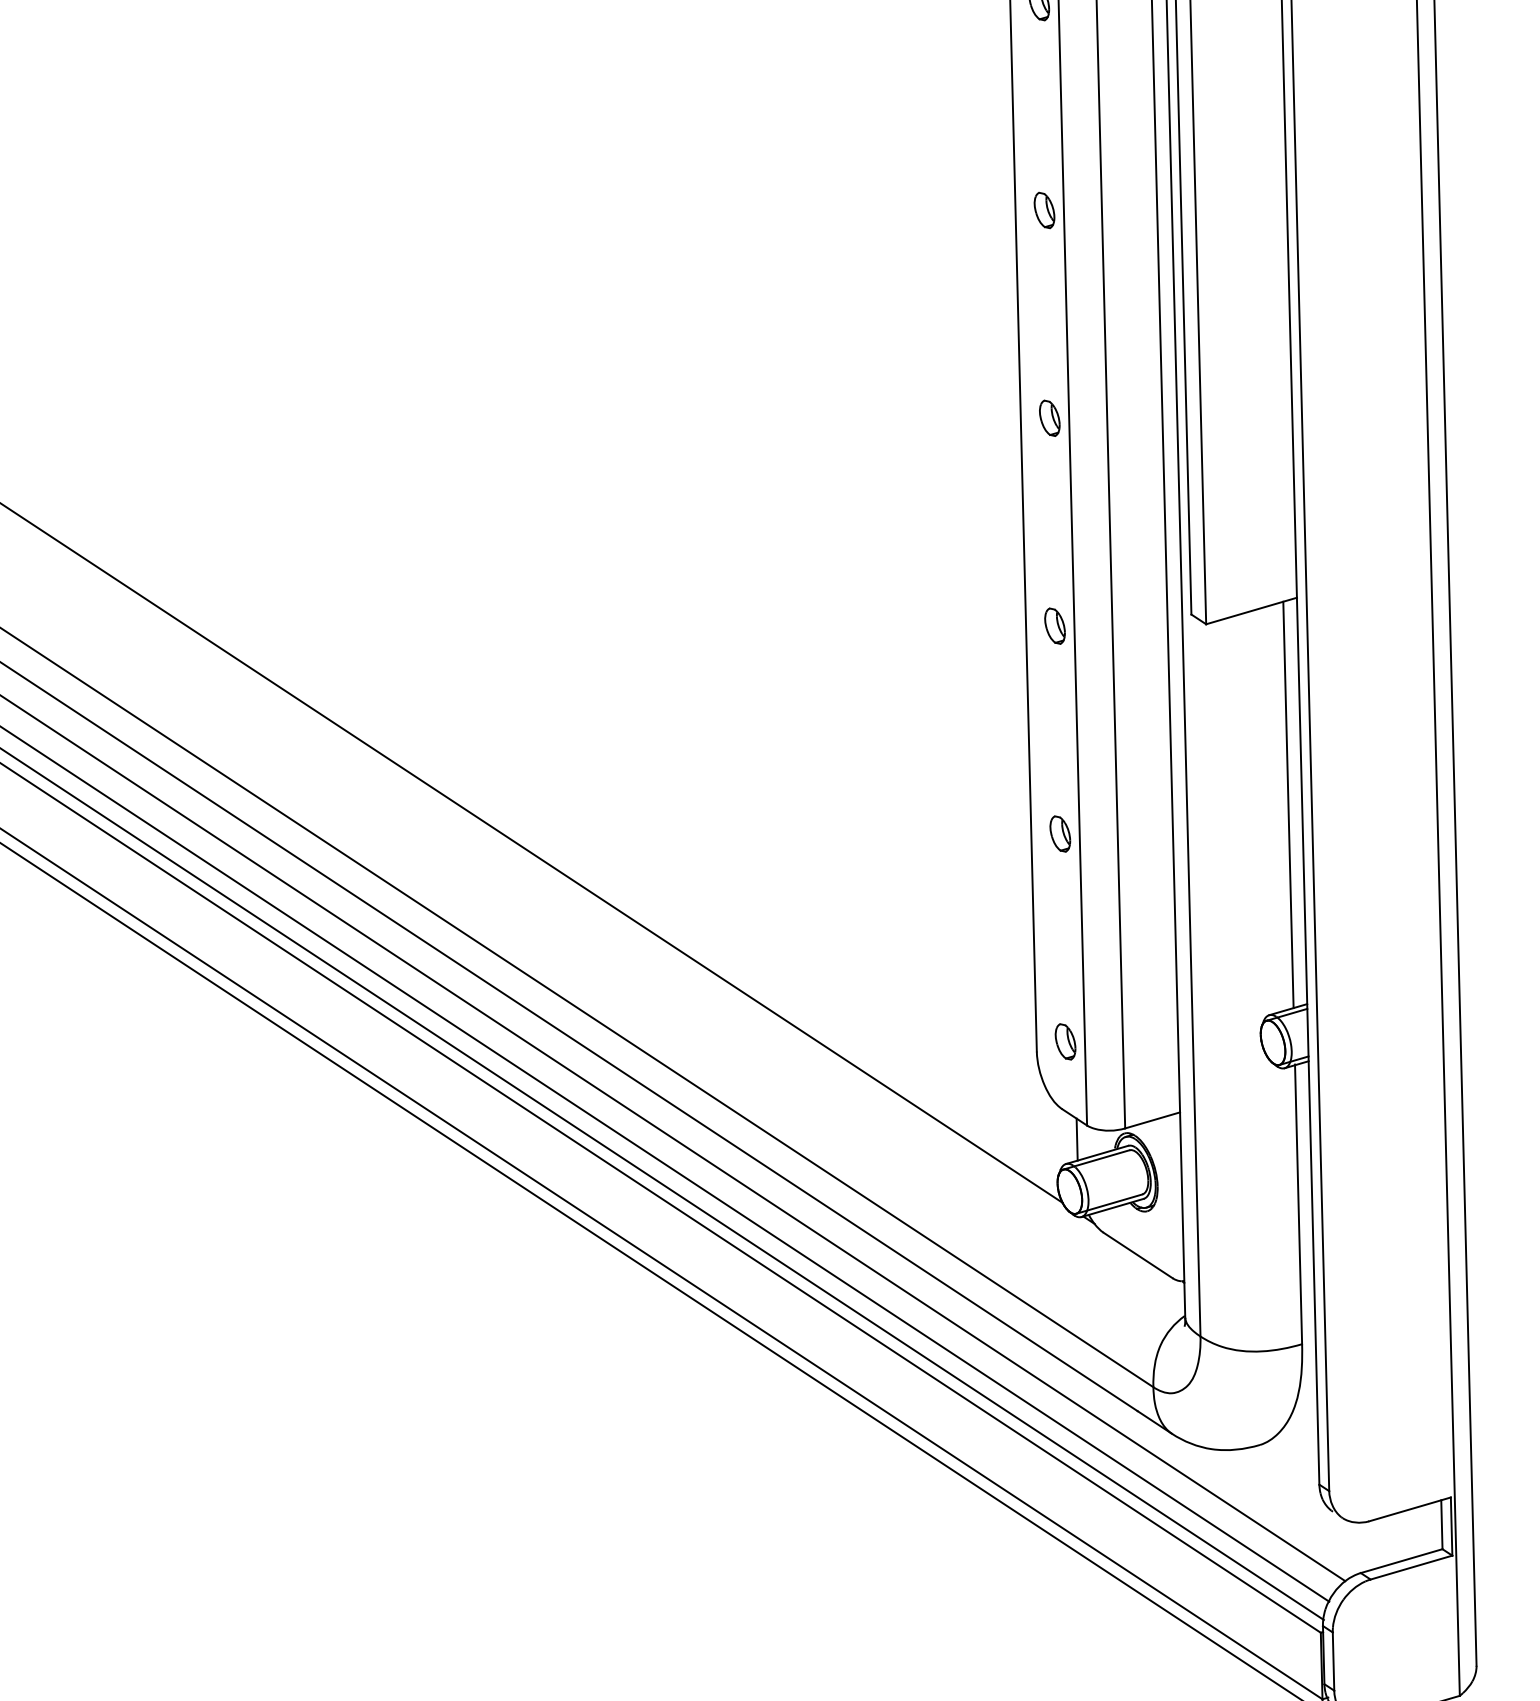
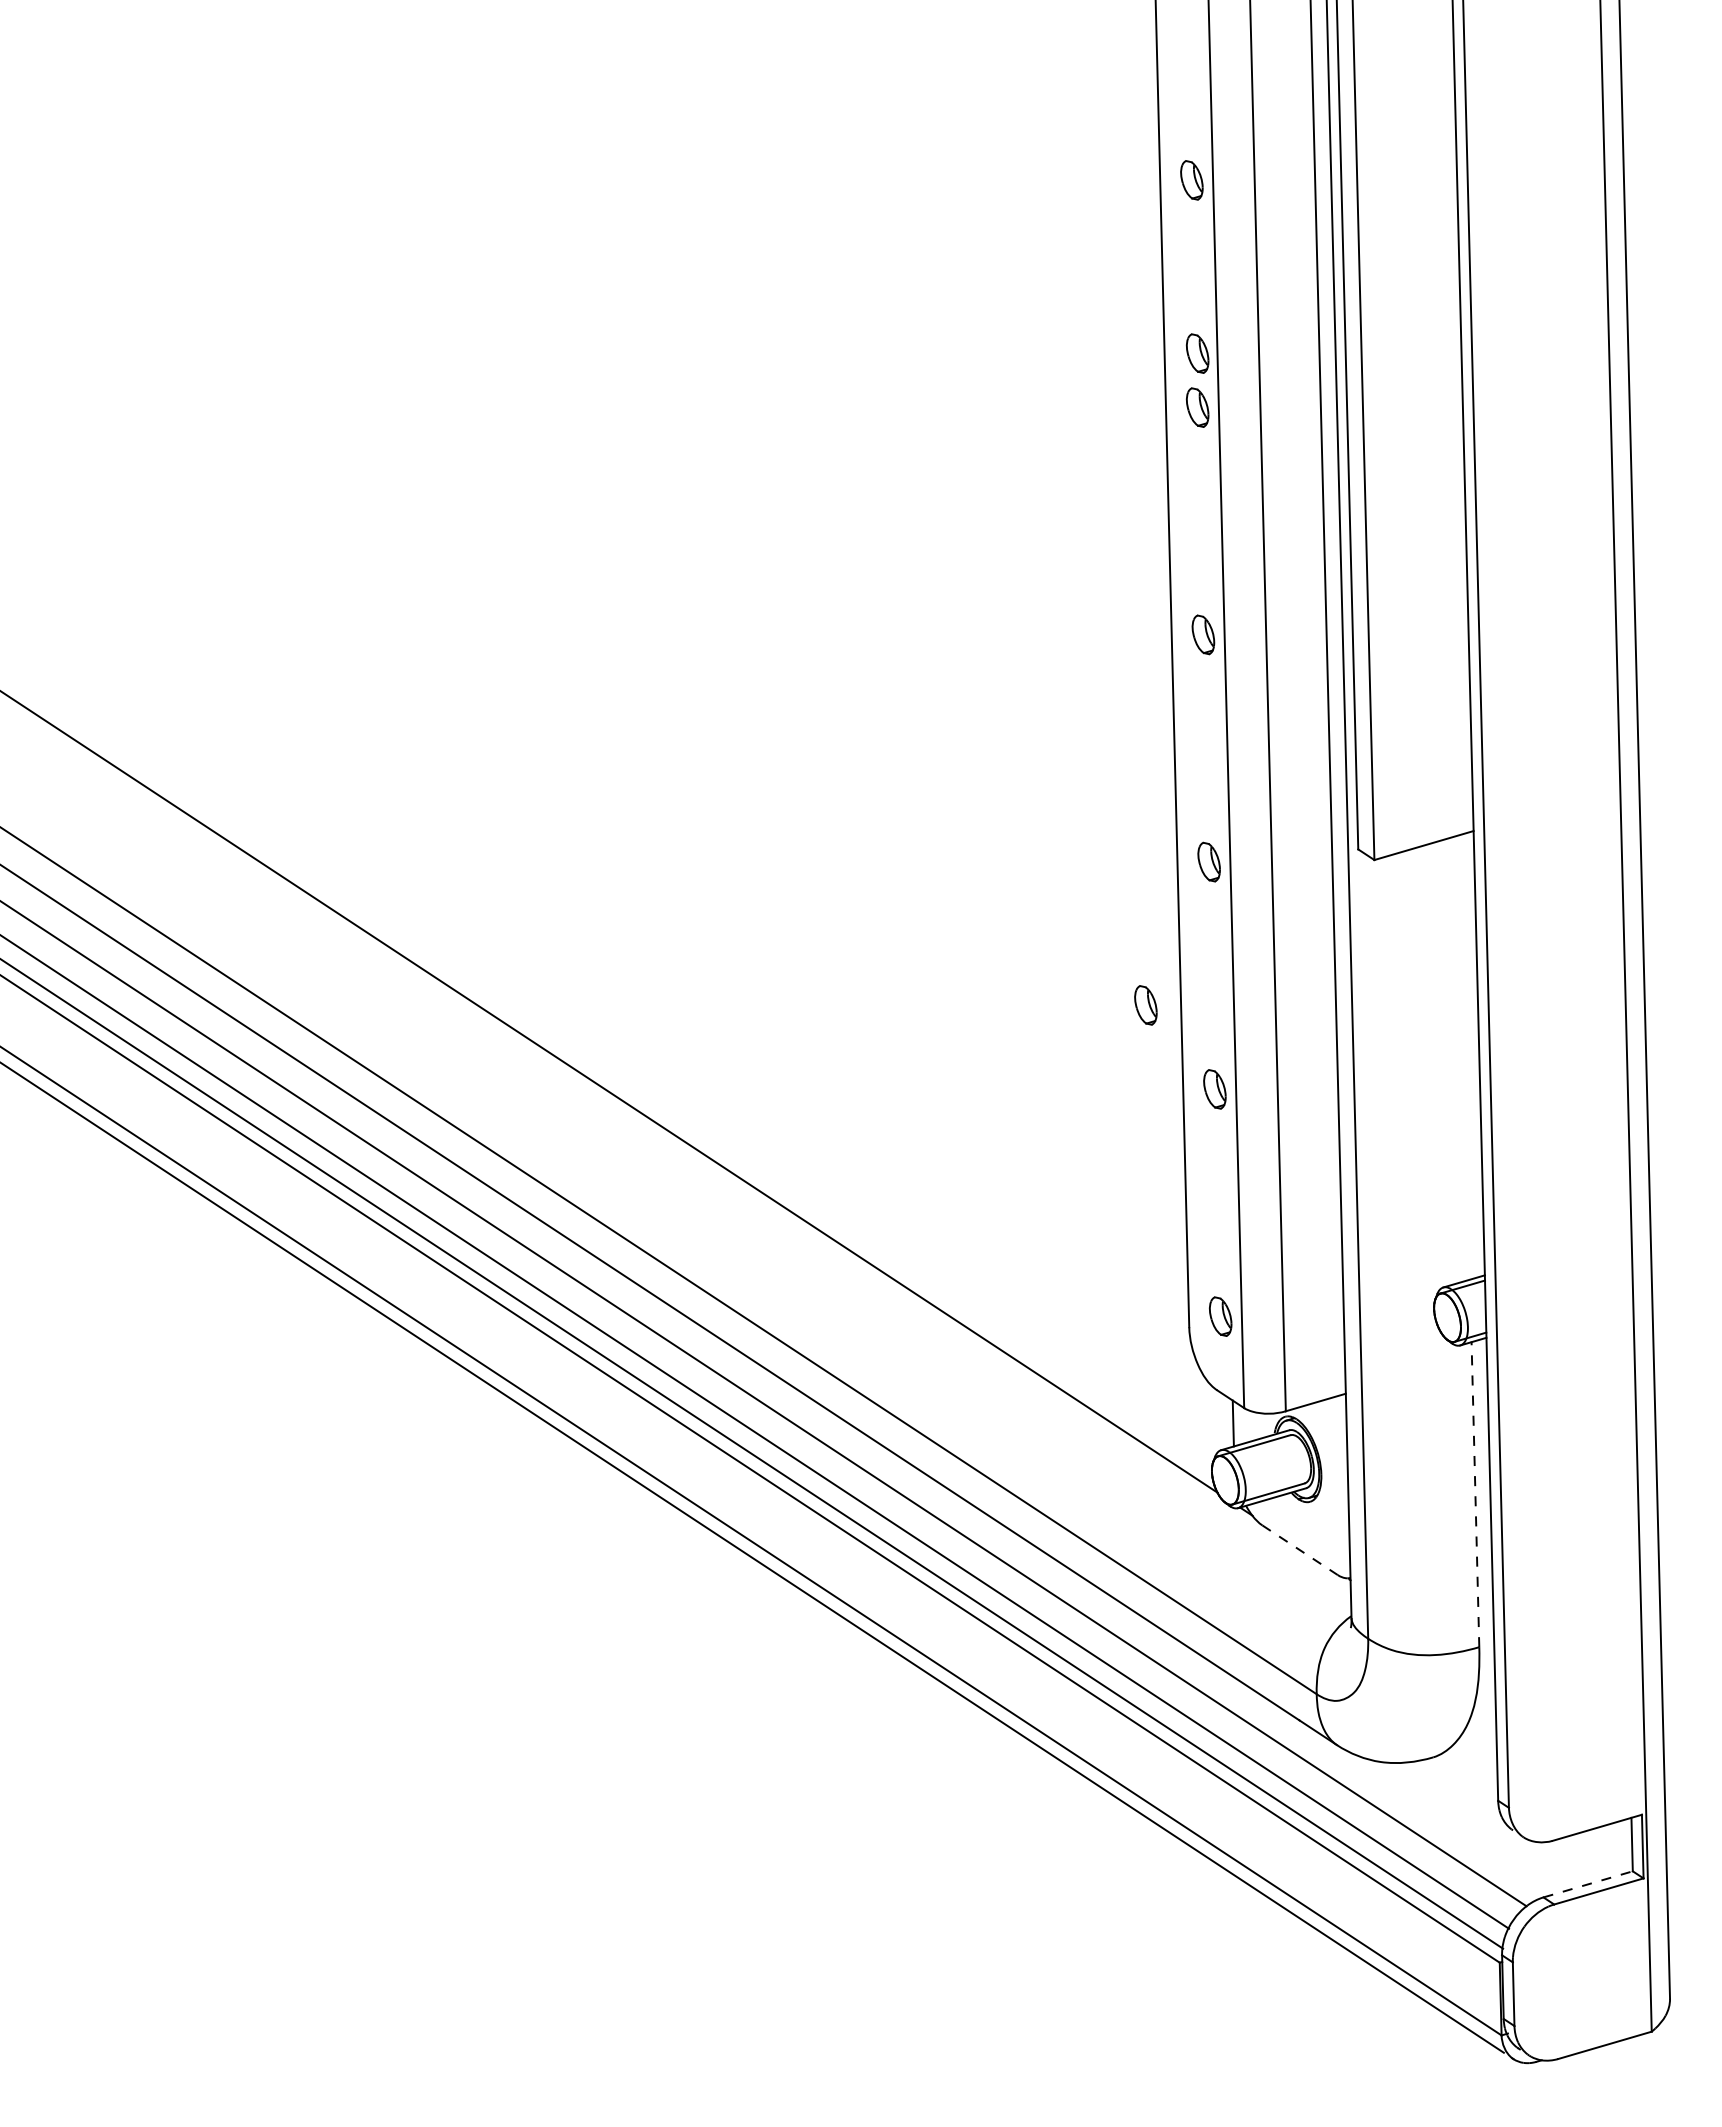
part: (1044, 160) -> (1197, 353), added
part: (996, 757) -> (1145, 1005), added
line: (1287, 804) -> (1463, 1057), removed
line: (1298, 1204) -> (1475, 1494), solid -> dashed
line: (1138, 1255) -> (1300, 1550), solid -> dashed
line: (1401, 1561) -> (1588, 1884), solid -> dashed

